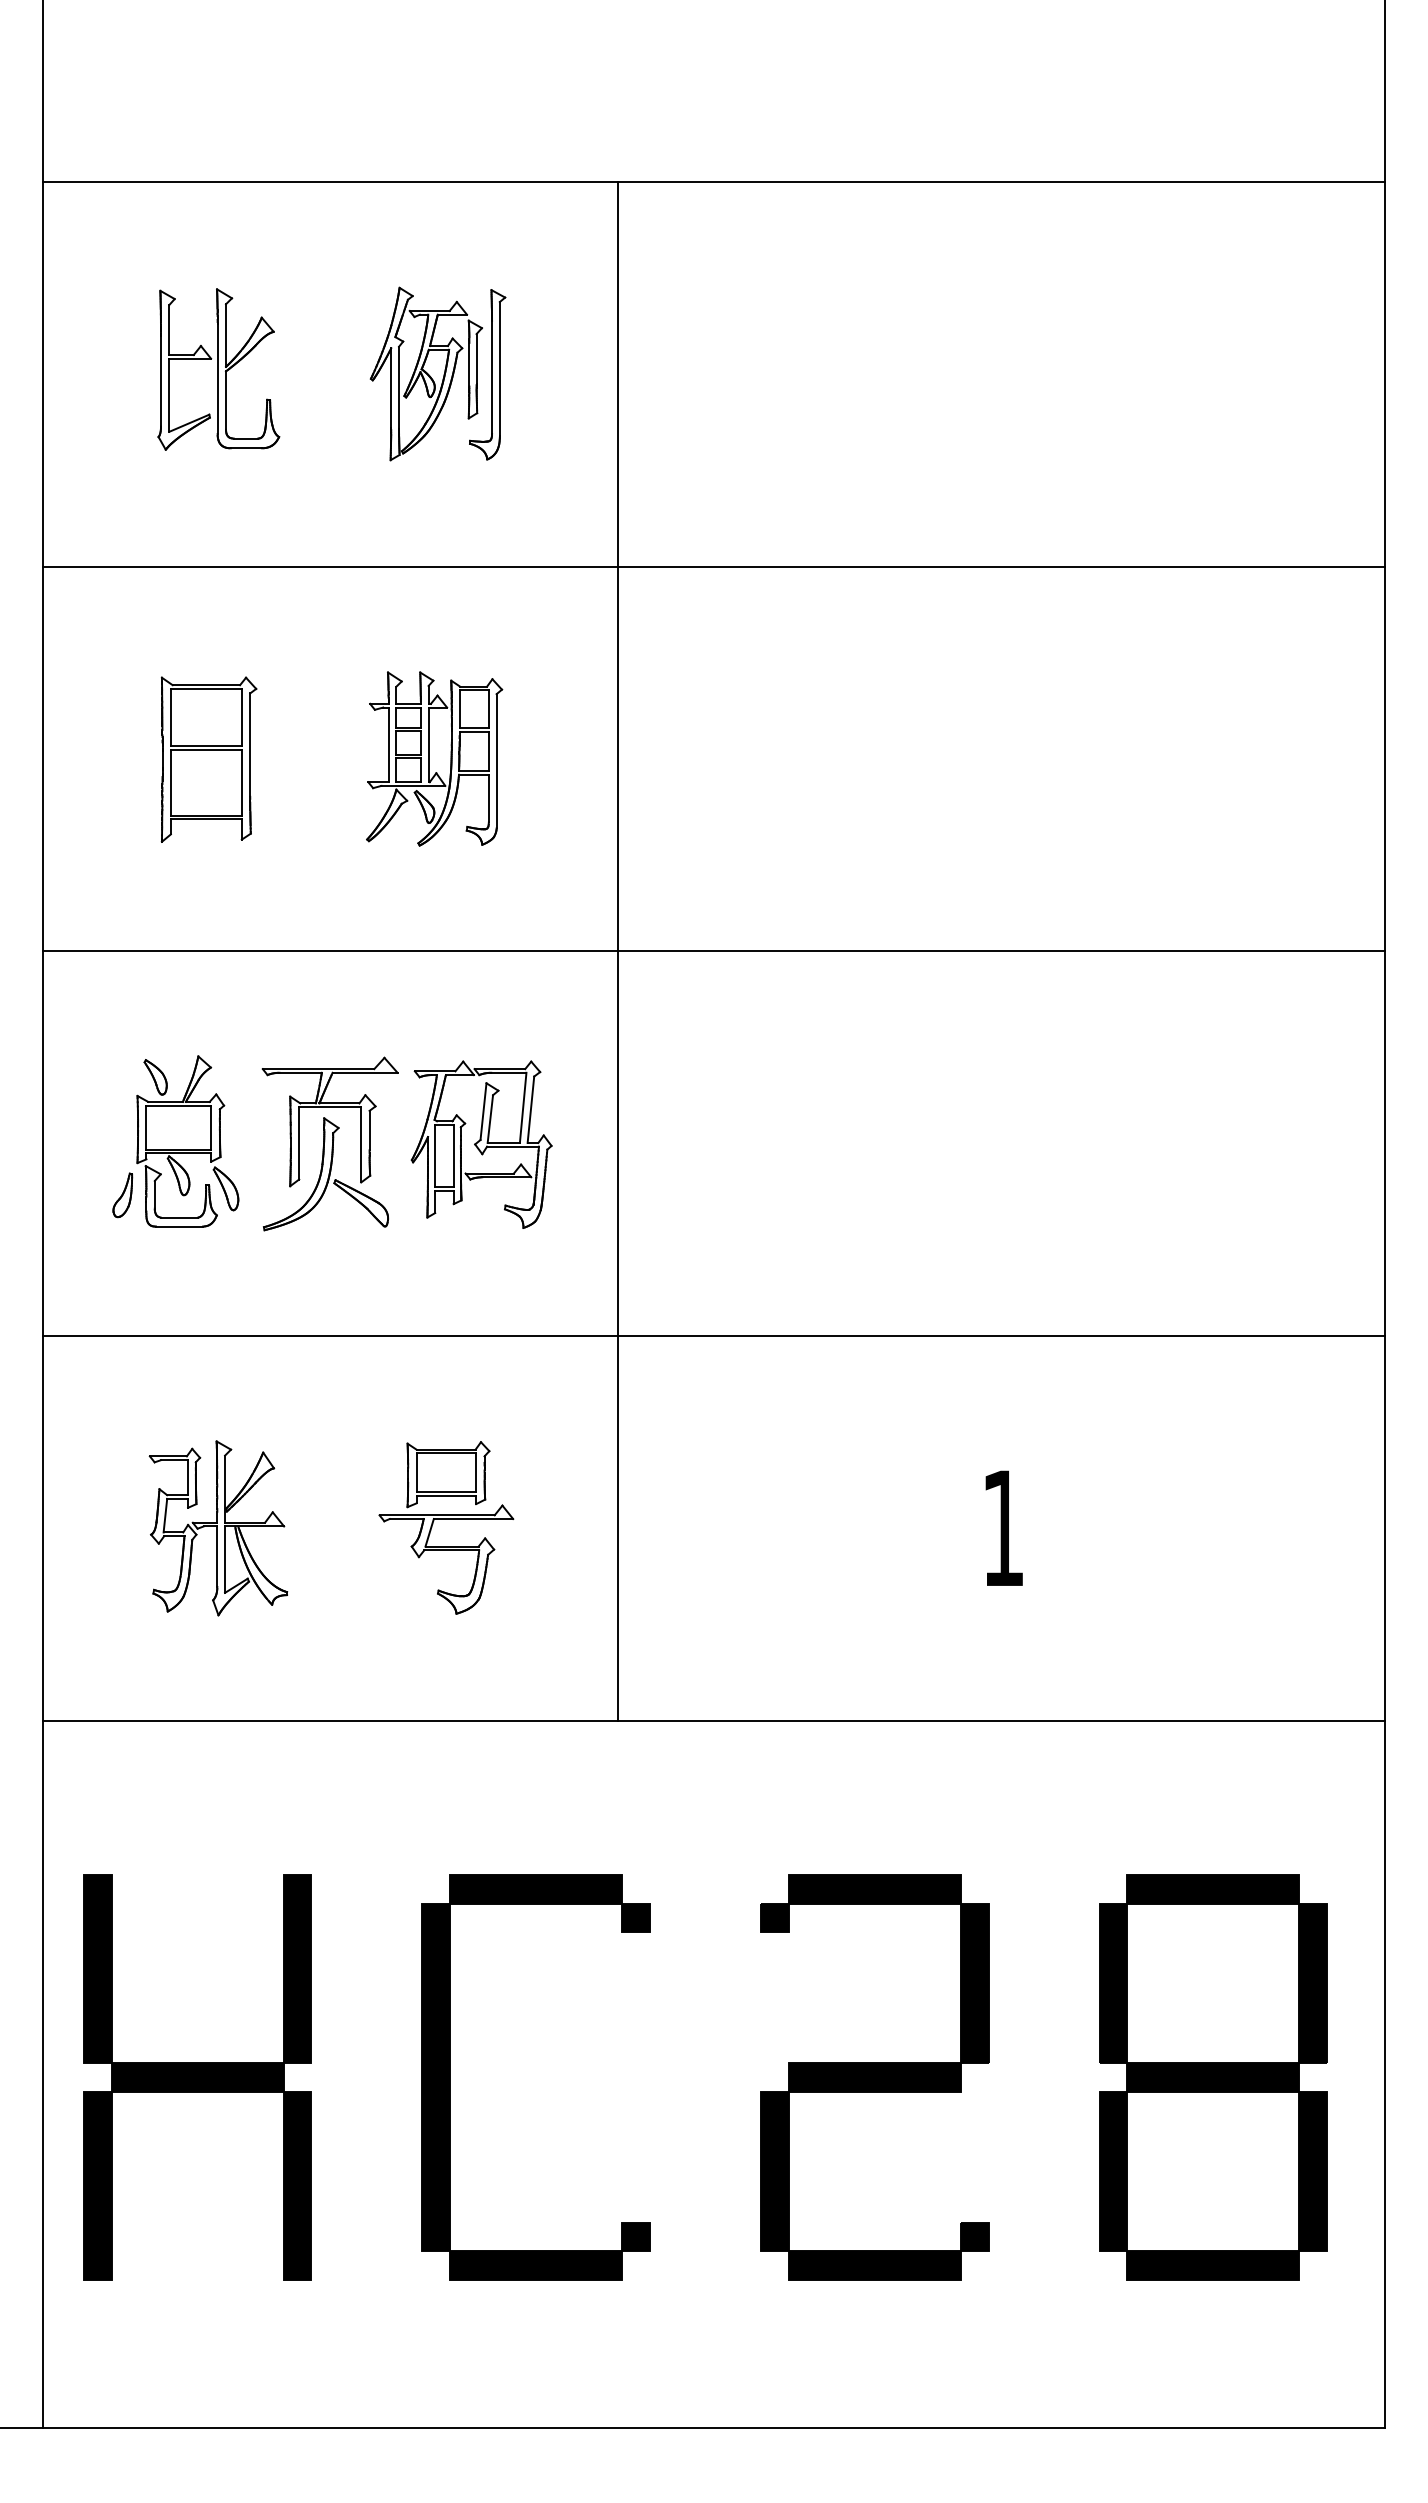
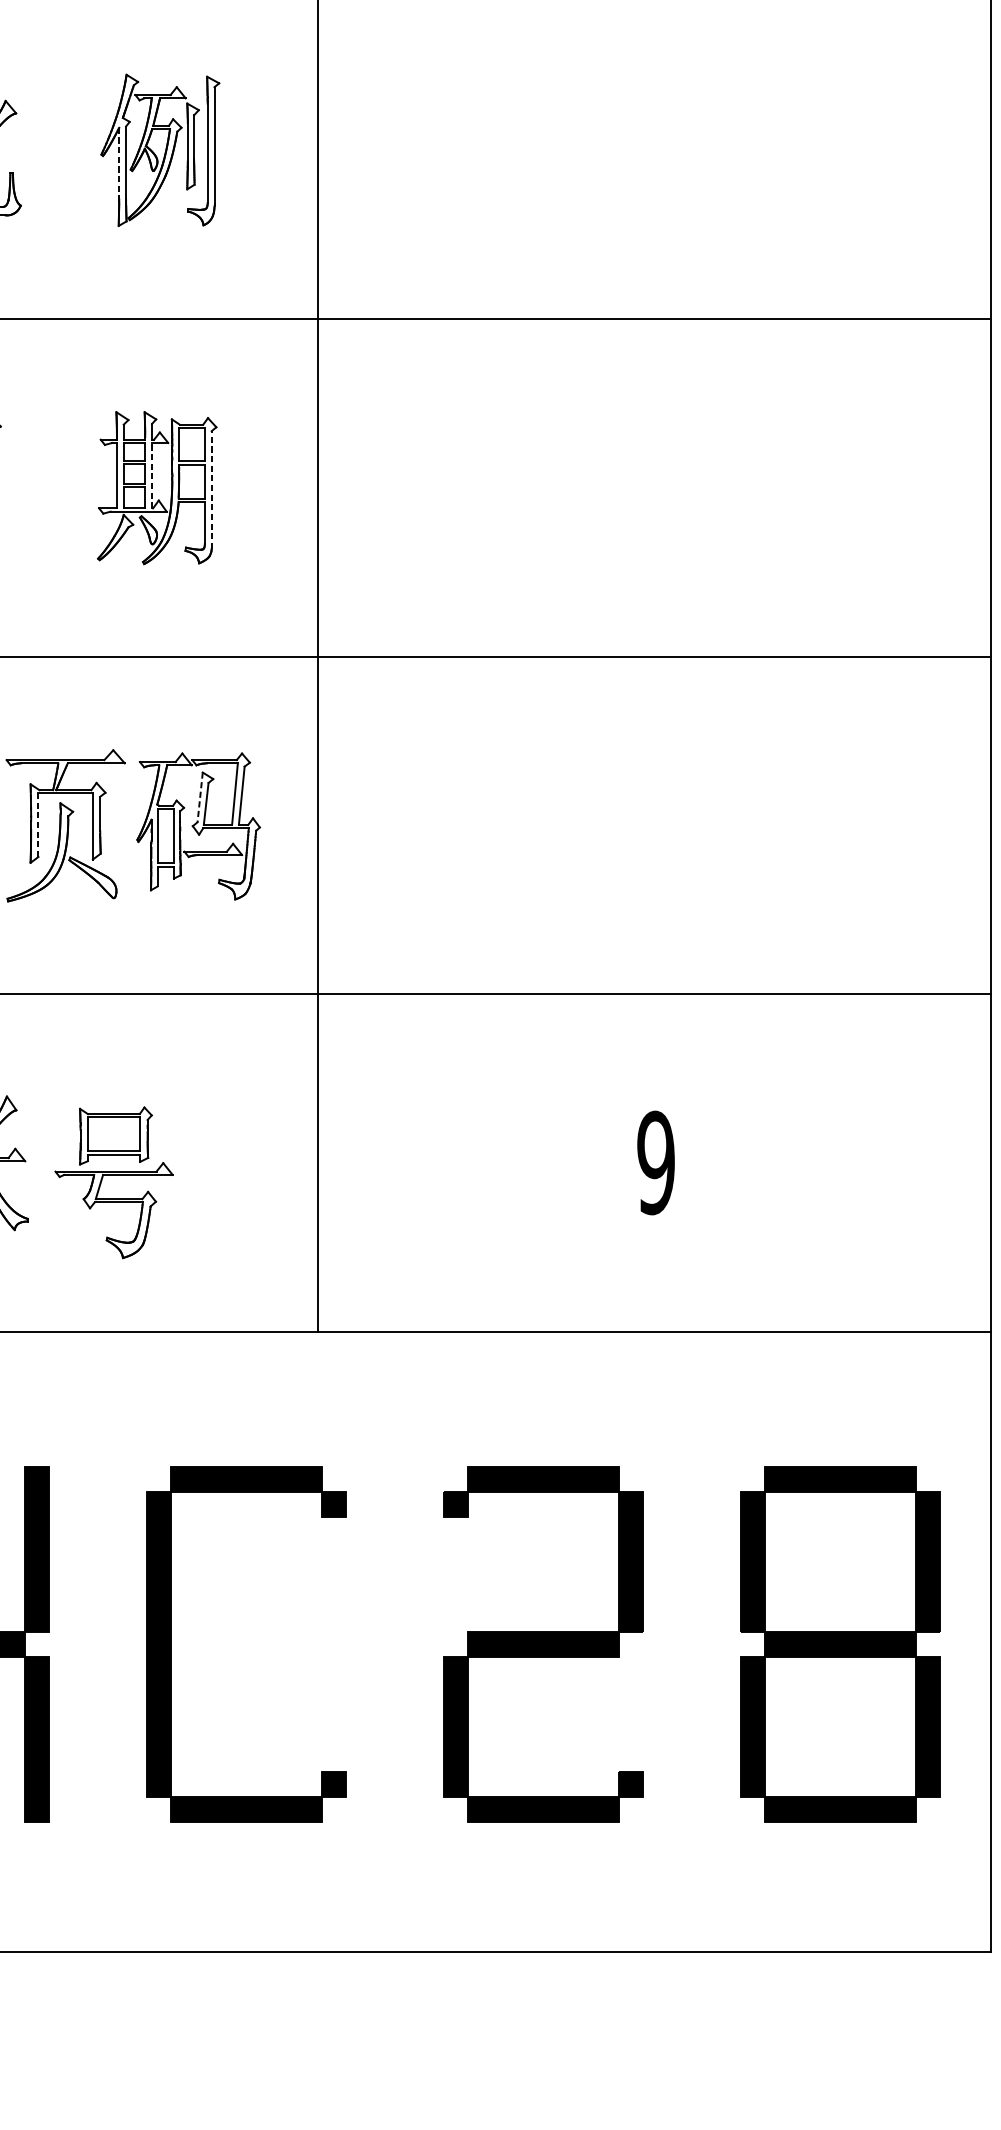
line: (391, 387) -> (119, 162), solid -> dashed
line: (428, 744) -> (151, 475), solid -> dashed
line: (496, 760) -> (211, 489), solid -> dashed
line: (483, 1111) -> (200, 797), solid -> dashed
line: (299, 1142) -> (38, 824), solid -> dashed
part: (446, 1519) -> (114, 1175), moved
text: (1002, 1528) -> (655, 1163), 1 -> 9

